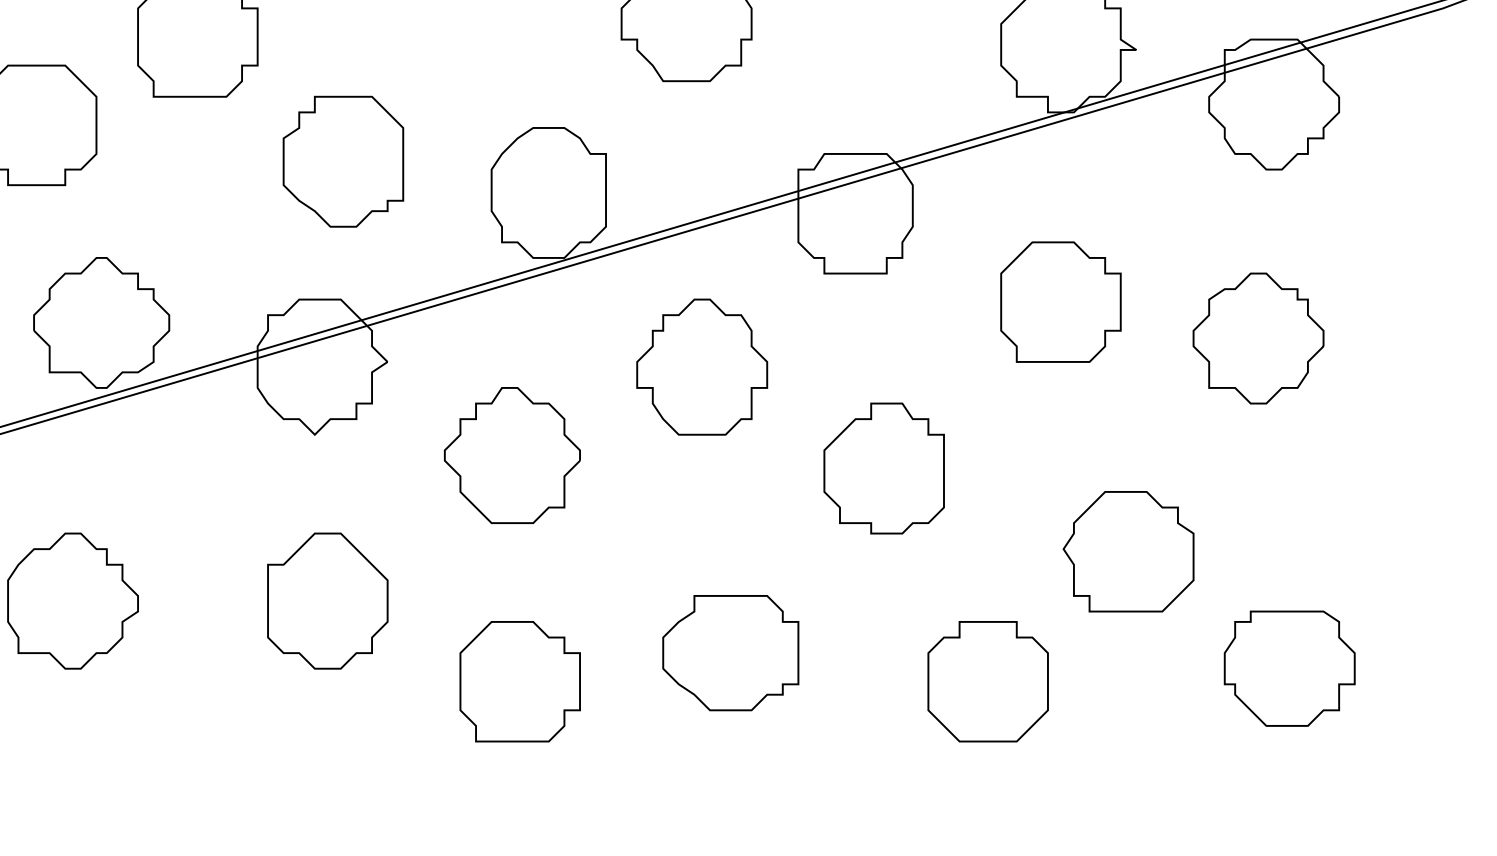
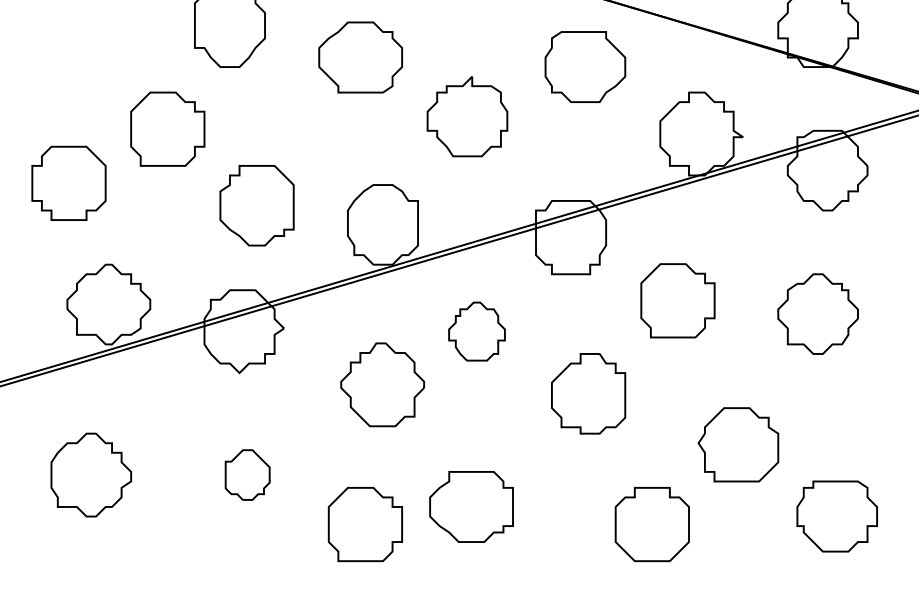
part: (1060, 301) -> (677, 300), moved
part: (701, 366) -> (476, 331), size x0.7
part: (512, 454) -> (382, 384), moved
part: (327, 600) -> (247, 474), size x0.6
part: (730, 652) -> (471, 506), moved

